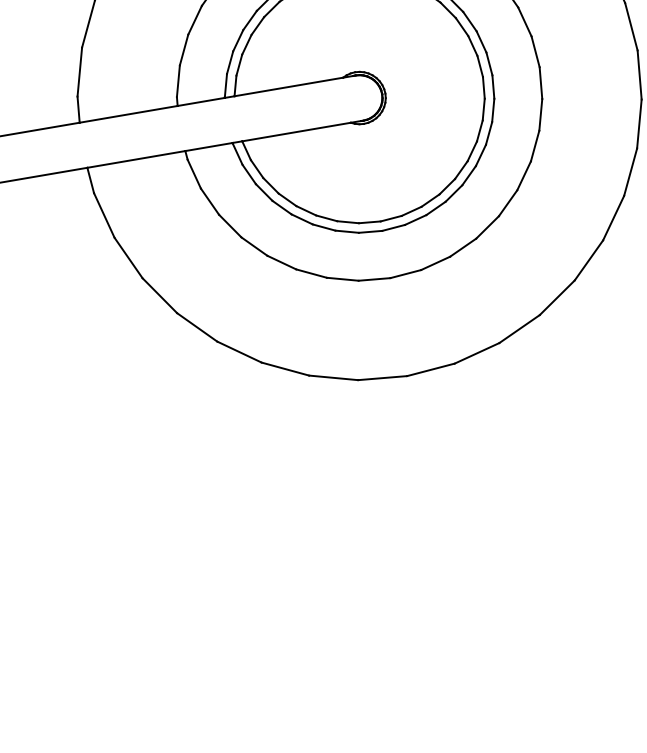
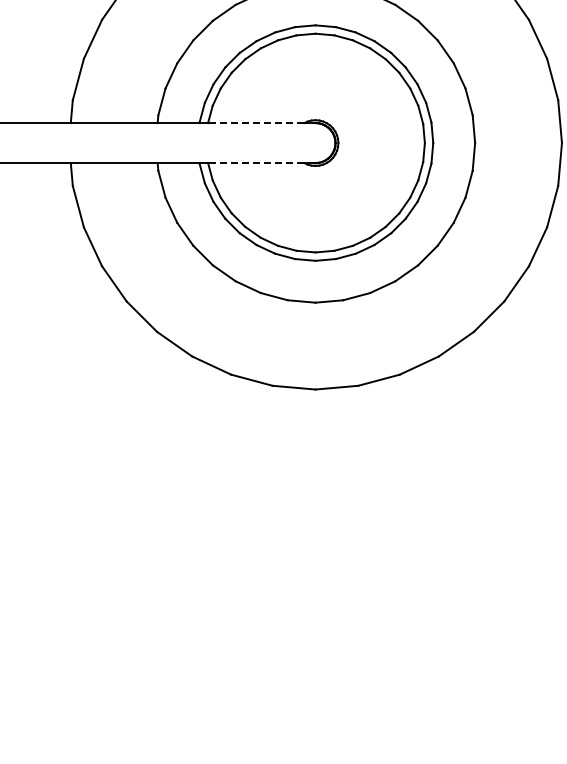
line: (288, 87) -> (255, 123), solid -> dashed
line: (295, 132) -> (255, 163), solid -> dashed

